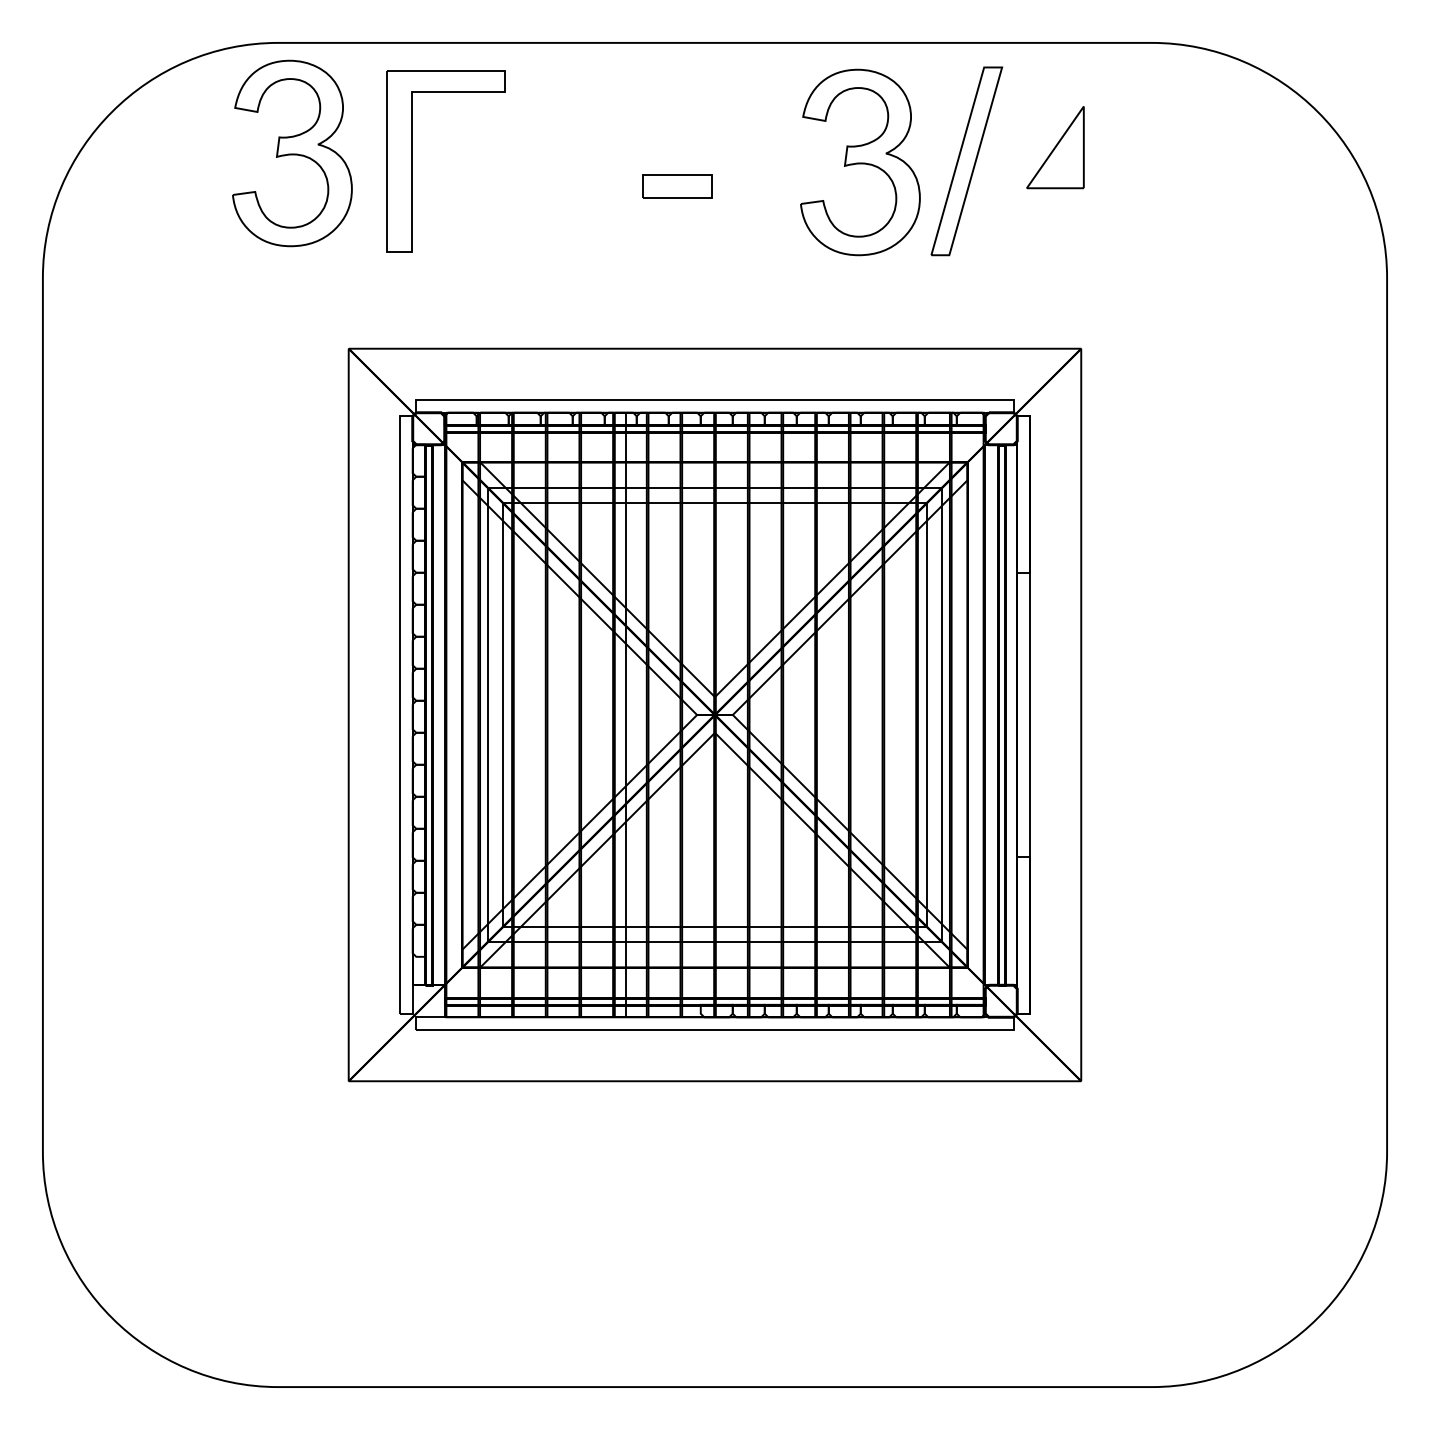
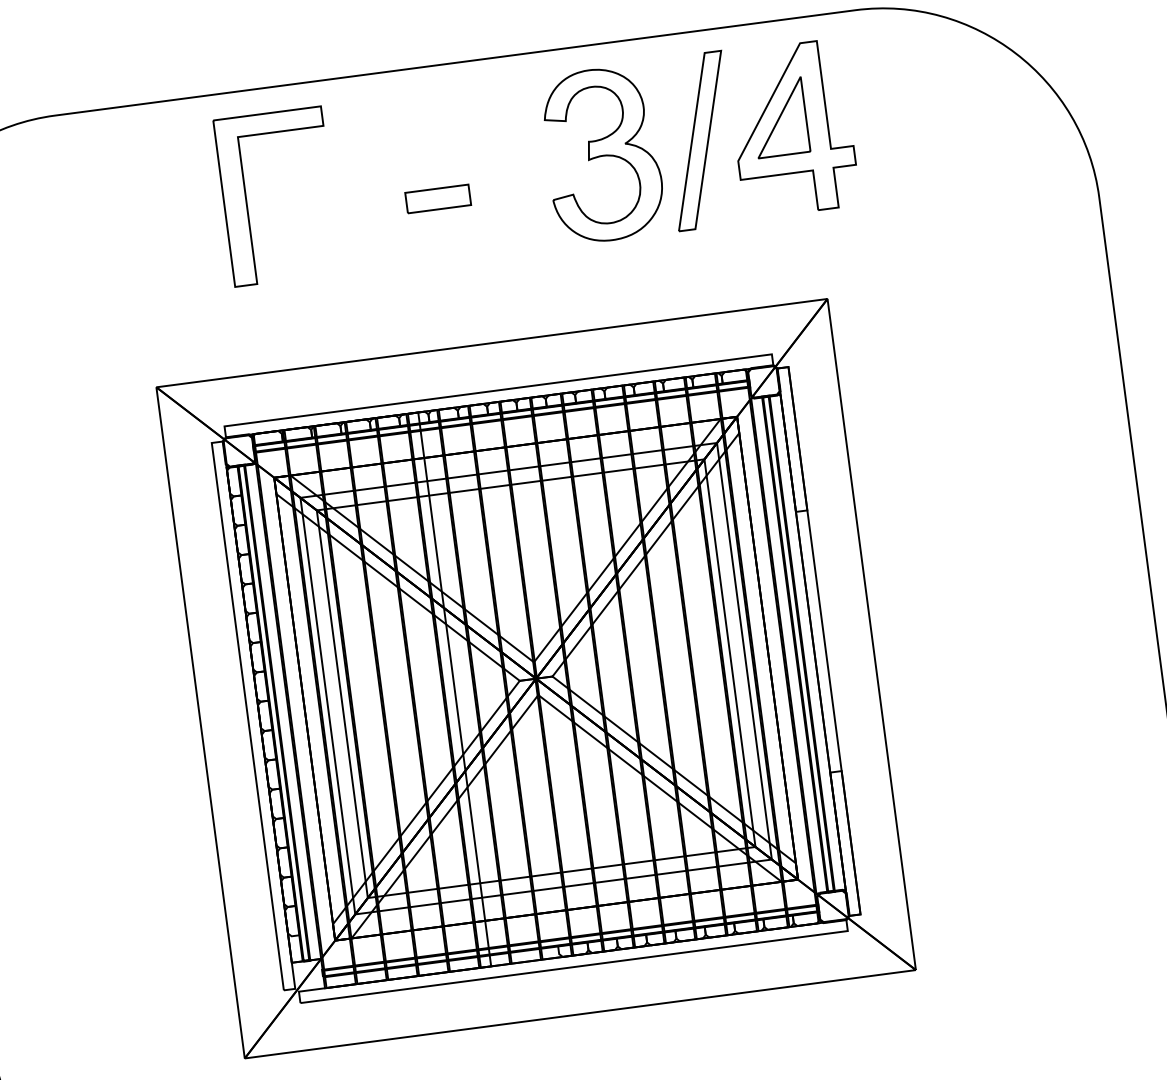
part: (292, 153) -> (81, 215), removed
part: (412, 161) -> (247, 200), moved
part: (1067, 161) -> (792, 129), added

